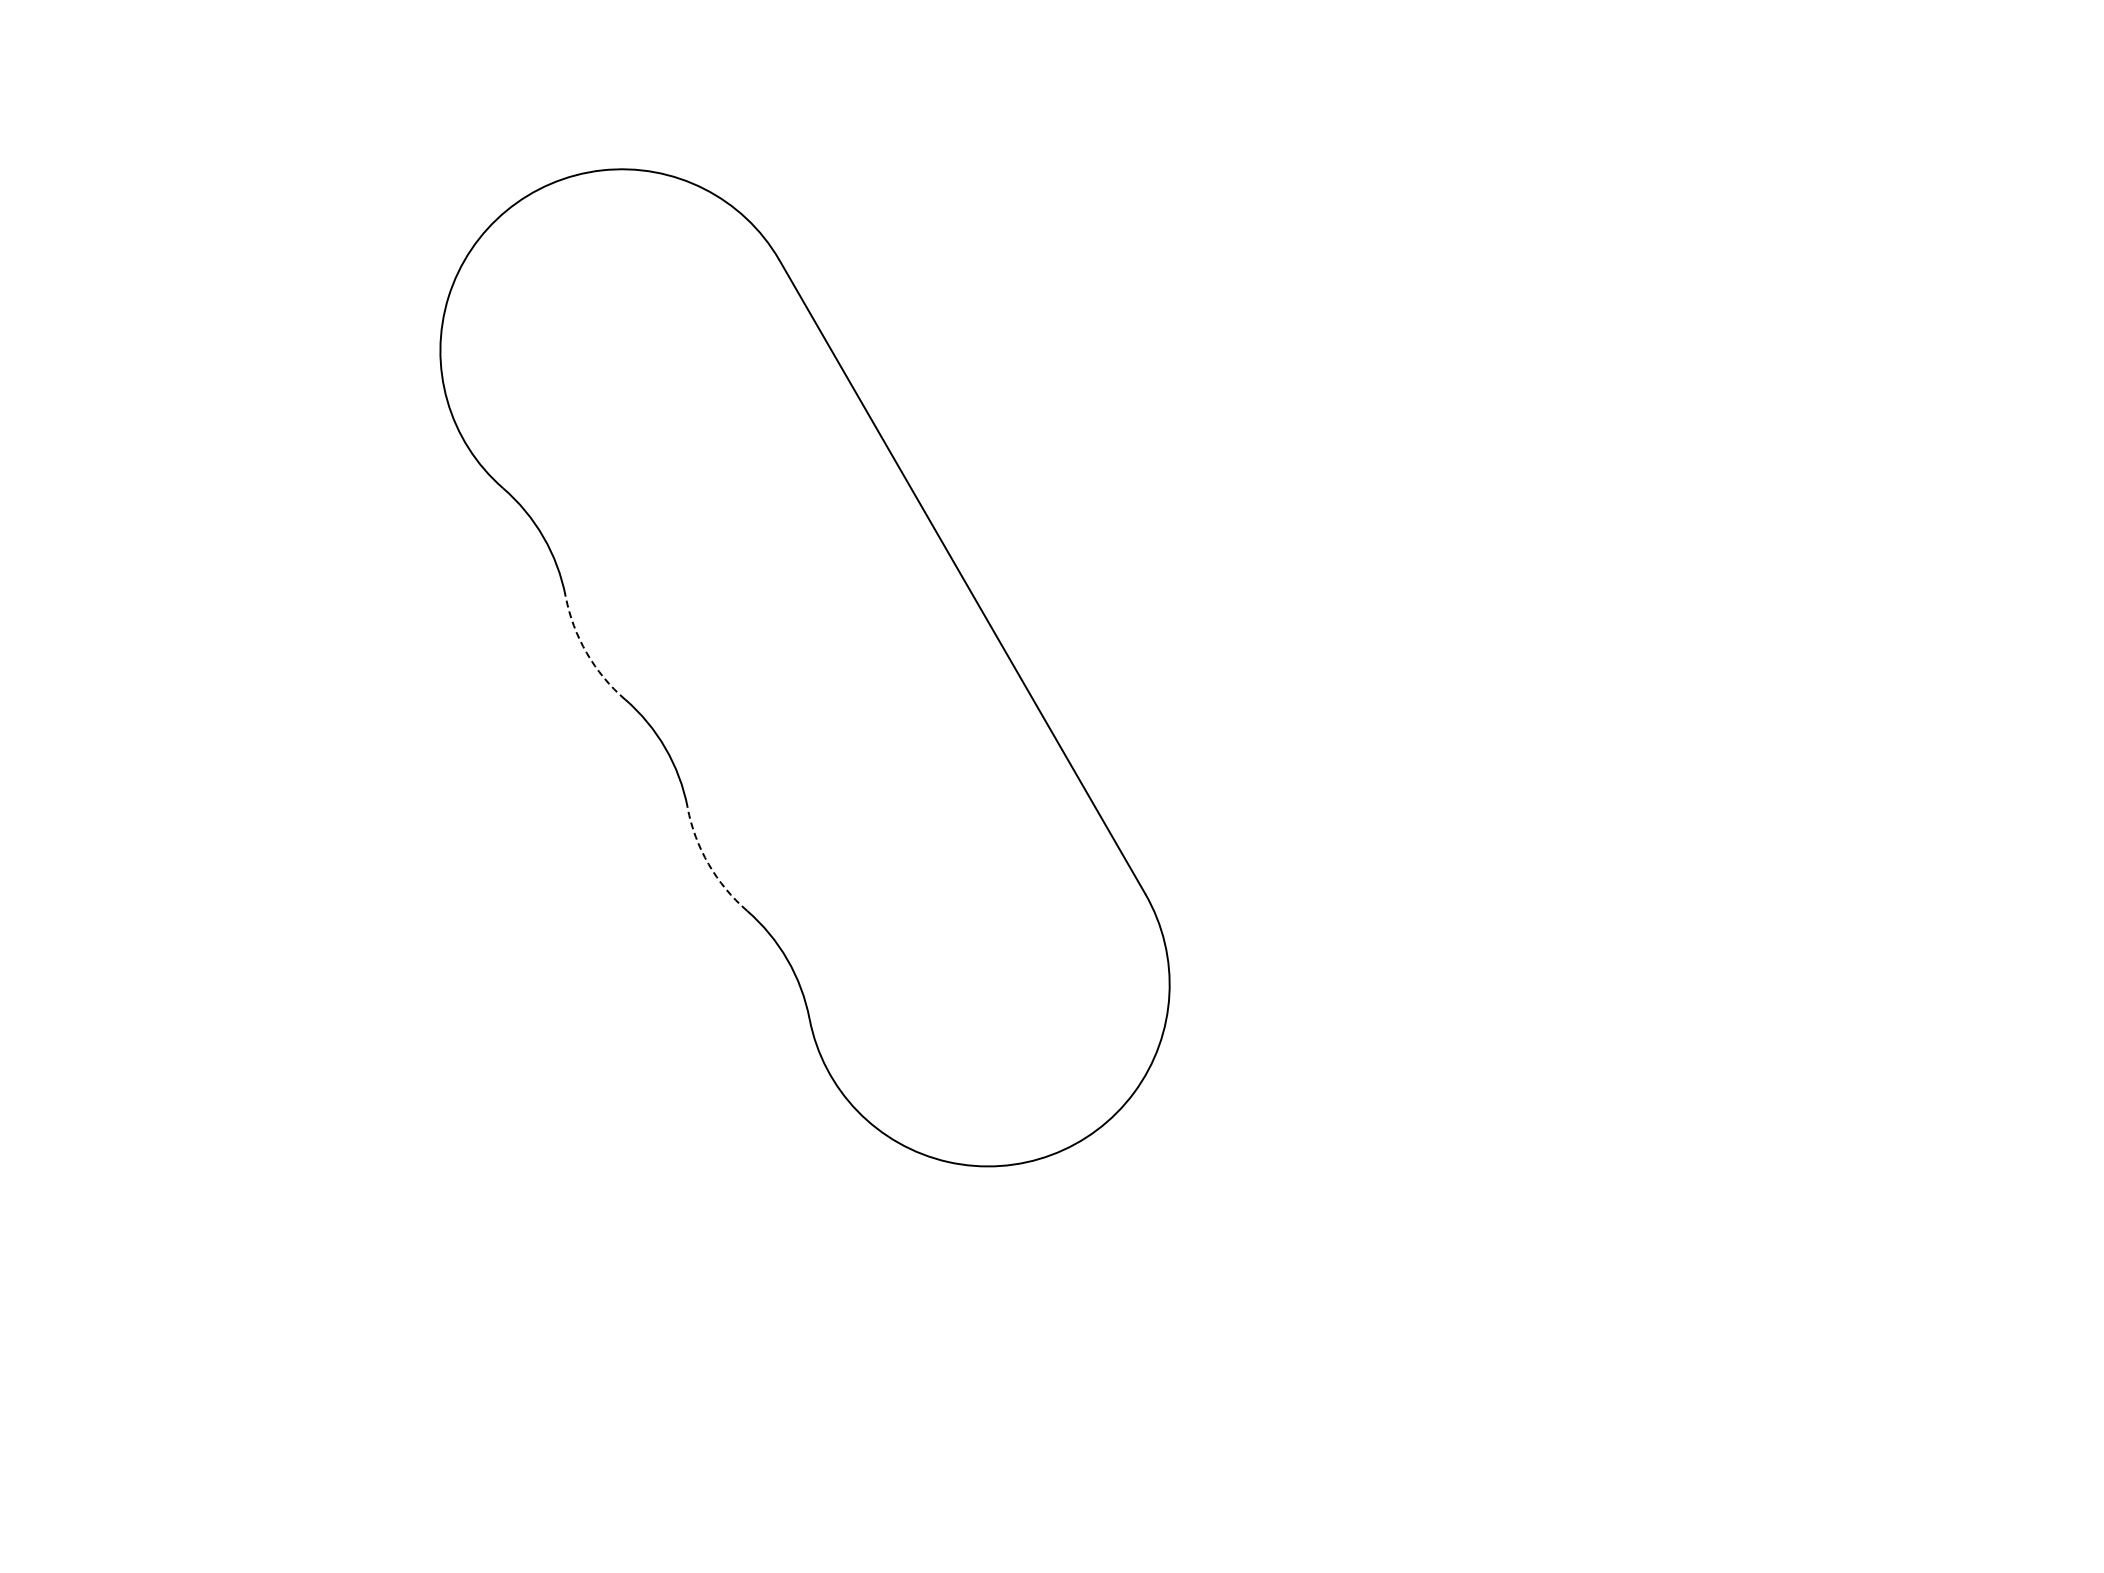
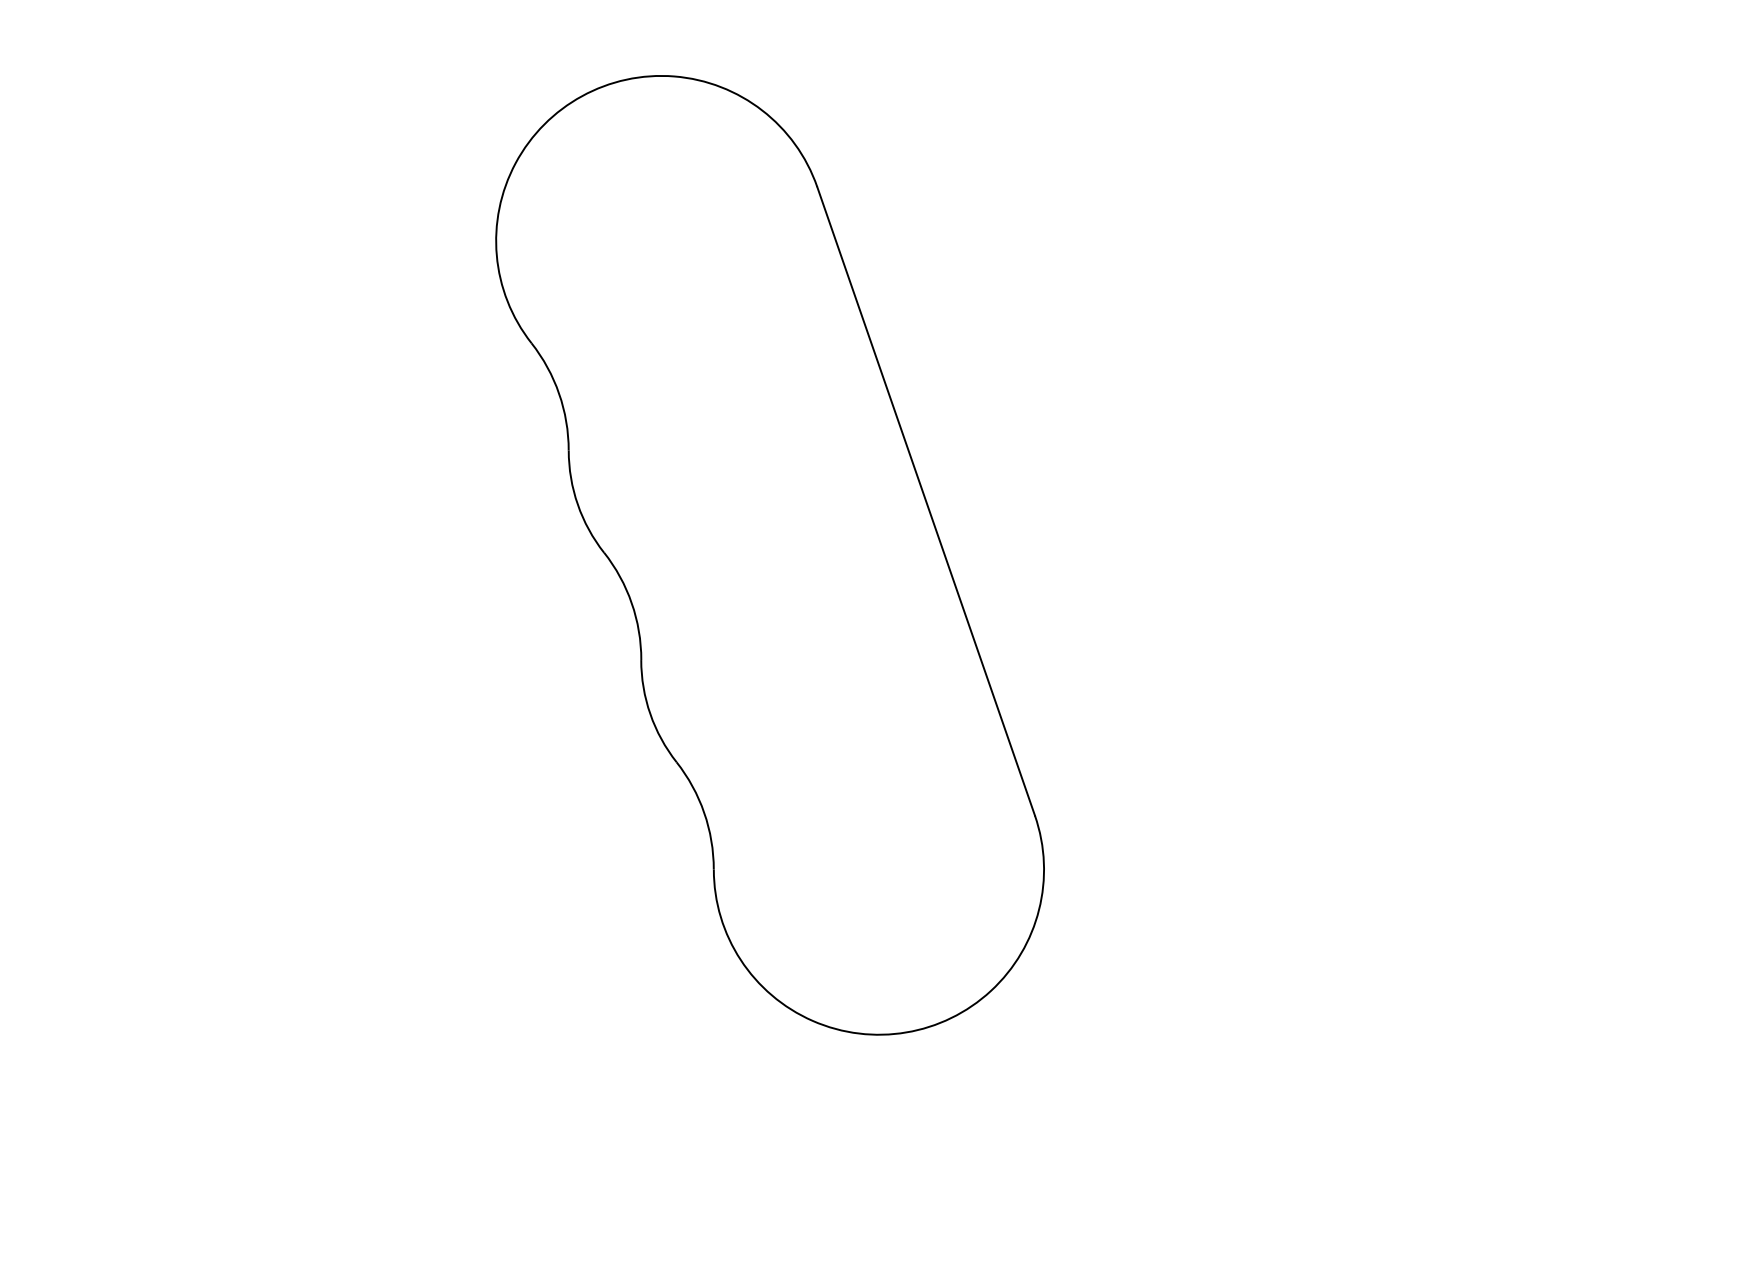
arc: (586, 653) -> (577, 504), dashed -> solid
arc: (708, 864) -> (650, 714), dashed -> solid

